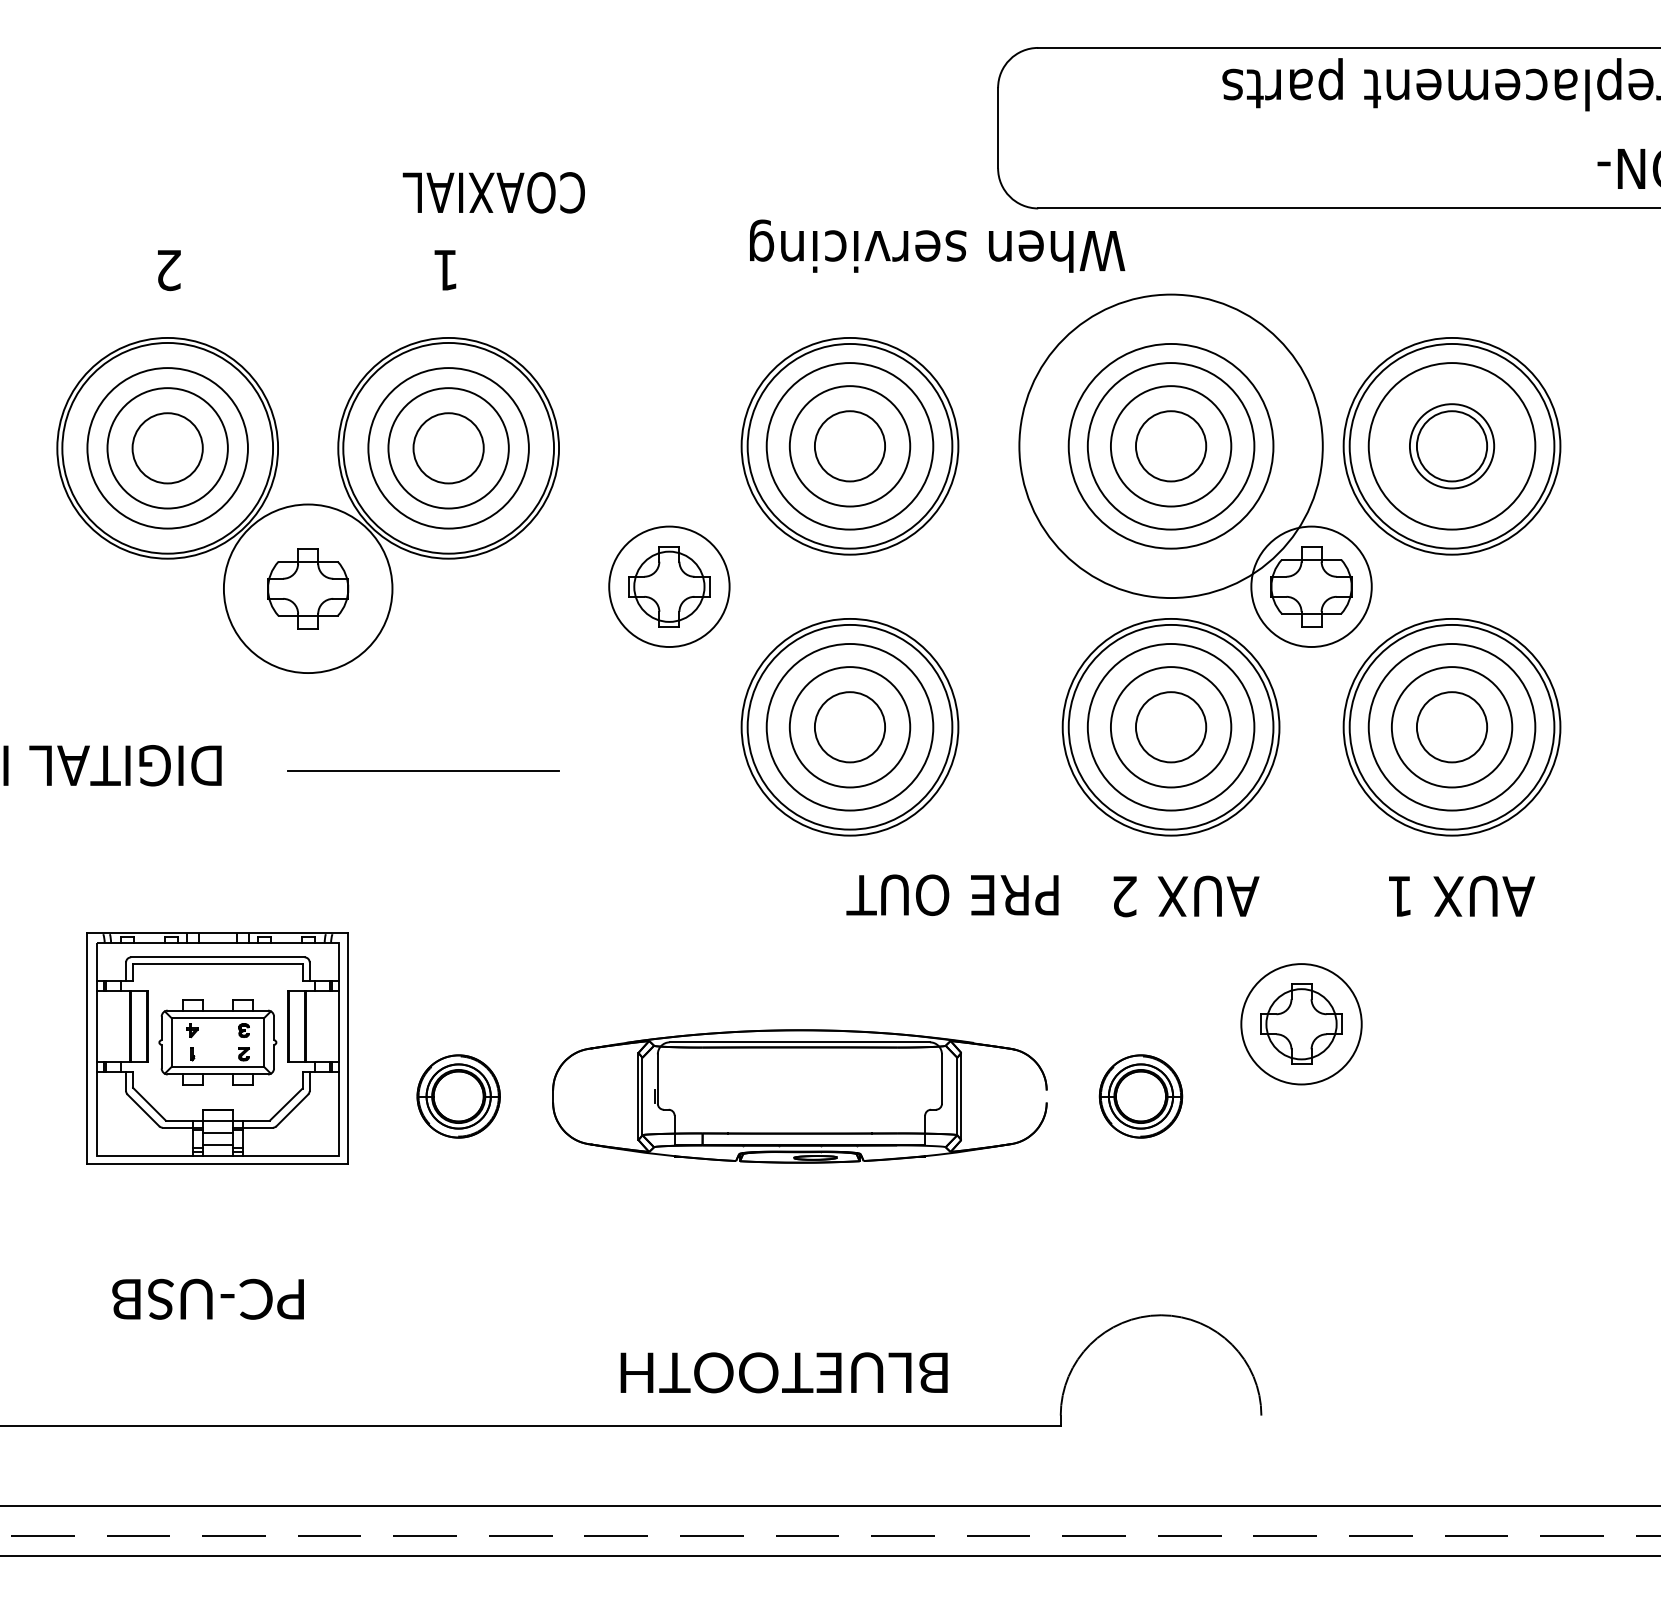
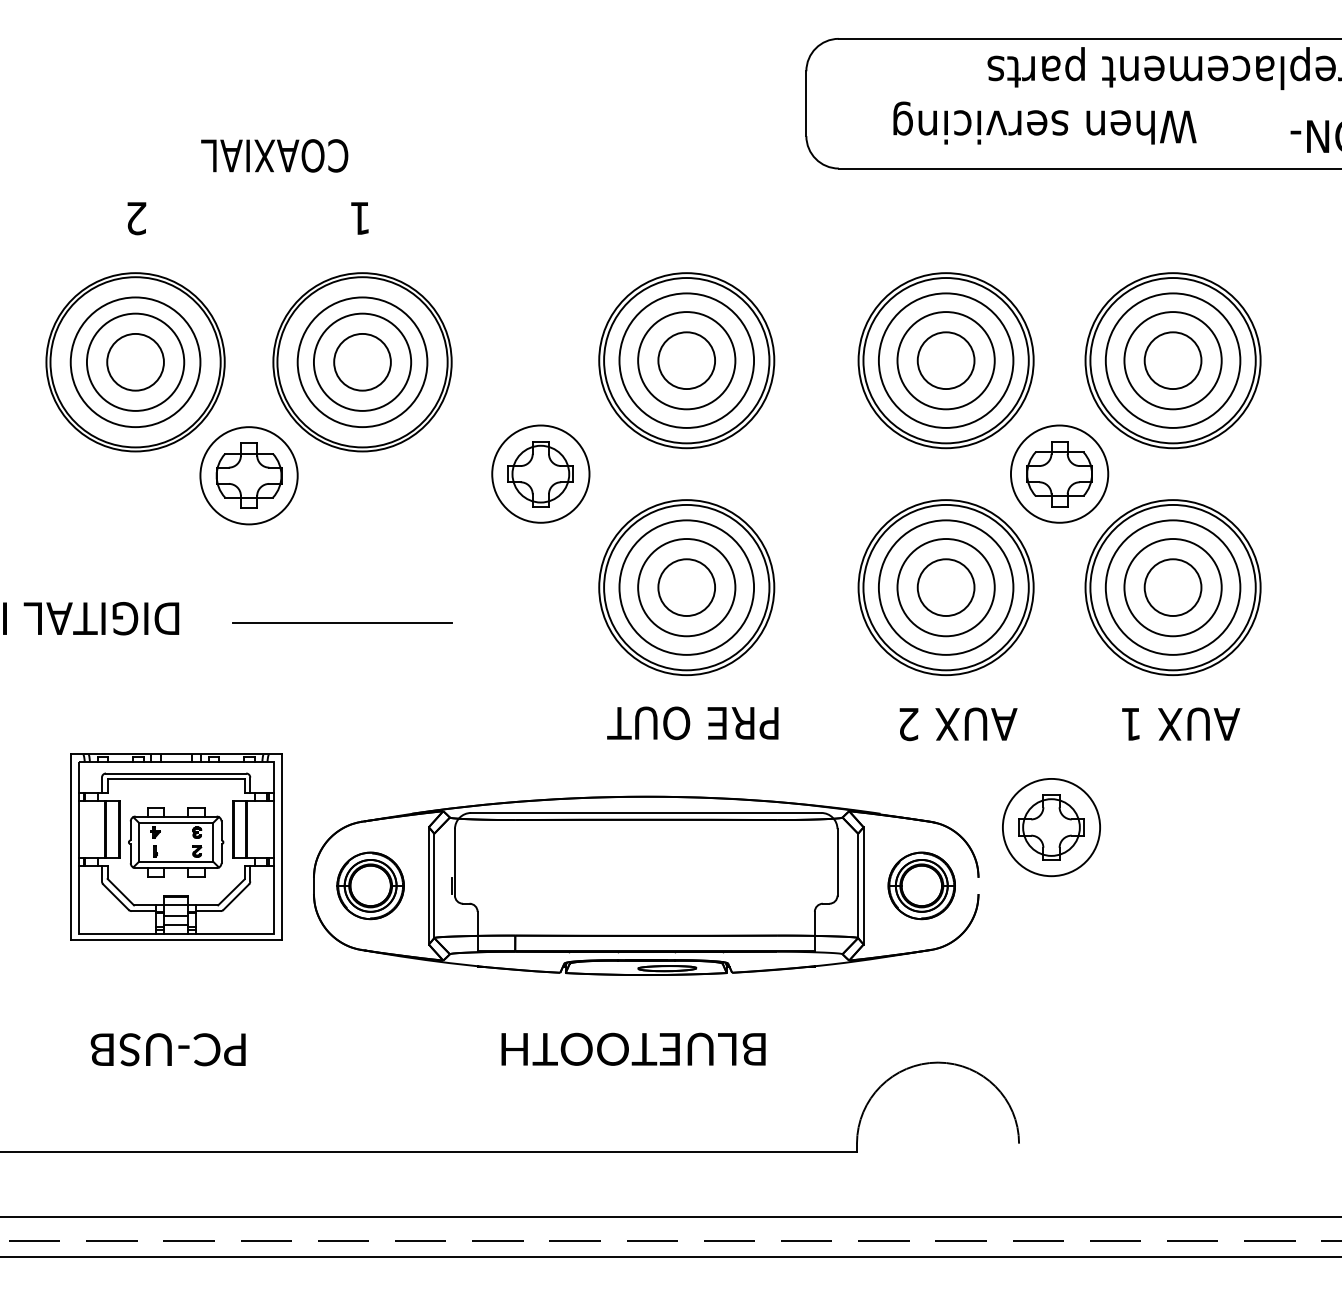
text: (493, 192) -> (274, 155), moved
text: (937, 245) -> (1045, 122), moved
circle: (1170, 445) -> (945, 360), size x0.71
circle: (1451, 446) -> (1172, 360), size x1.43
circle: (307, 588) -> (248, 475), size x0.71
text: (952, 894) -> (692, 722), moved
part: (799, 1096) -> (645, 885), size x1.67
text: (783, 1372) -> (633, 1049), moved

